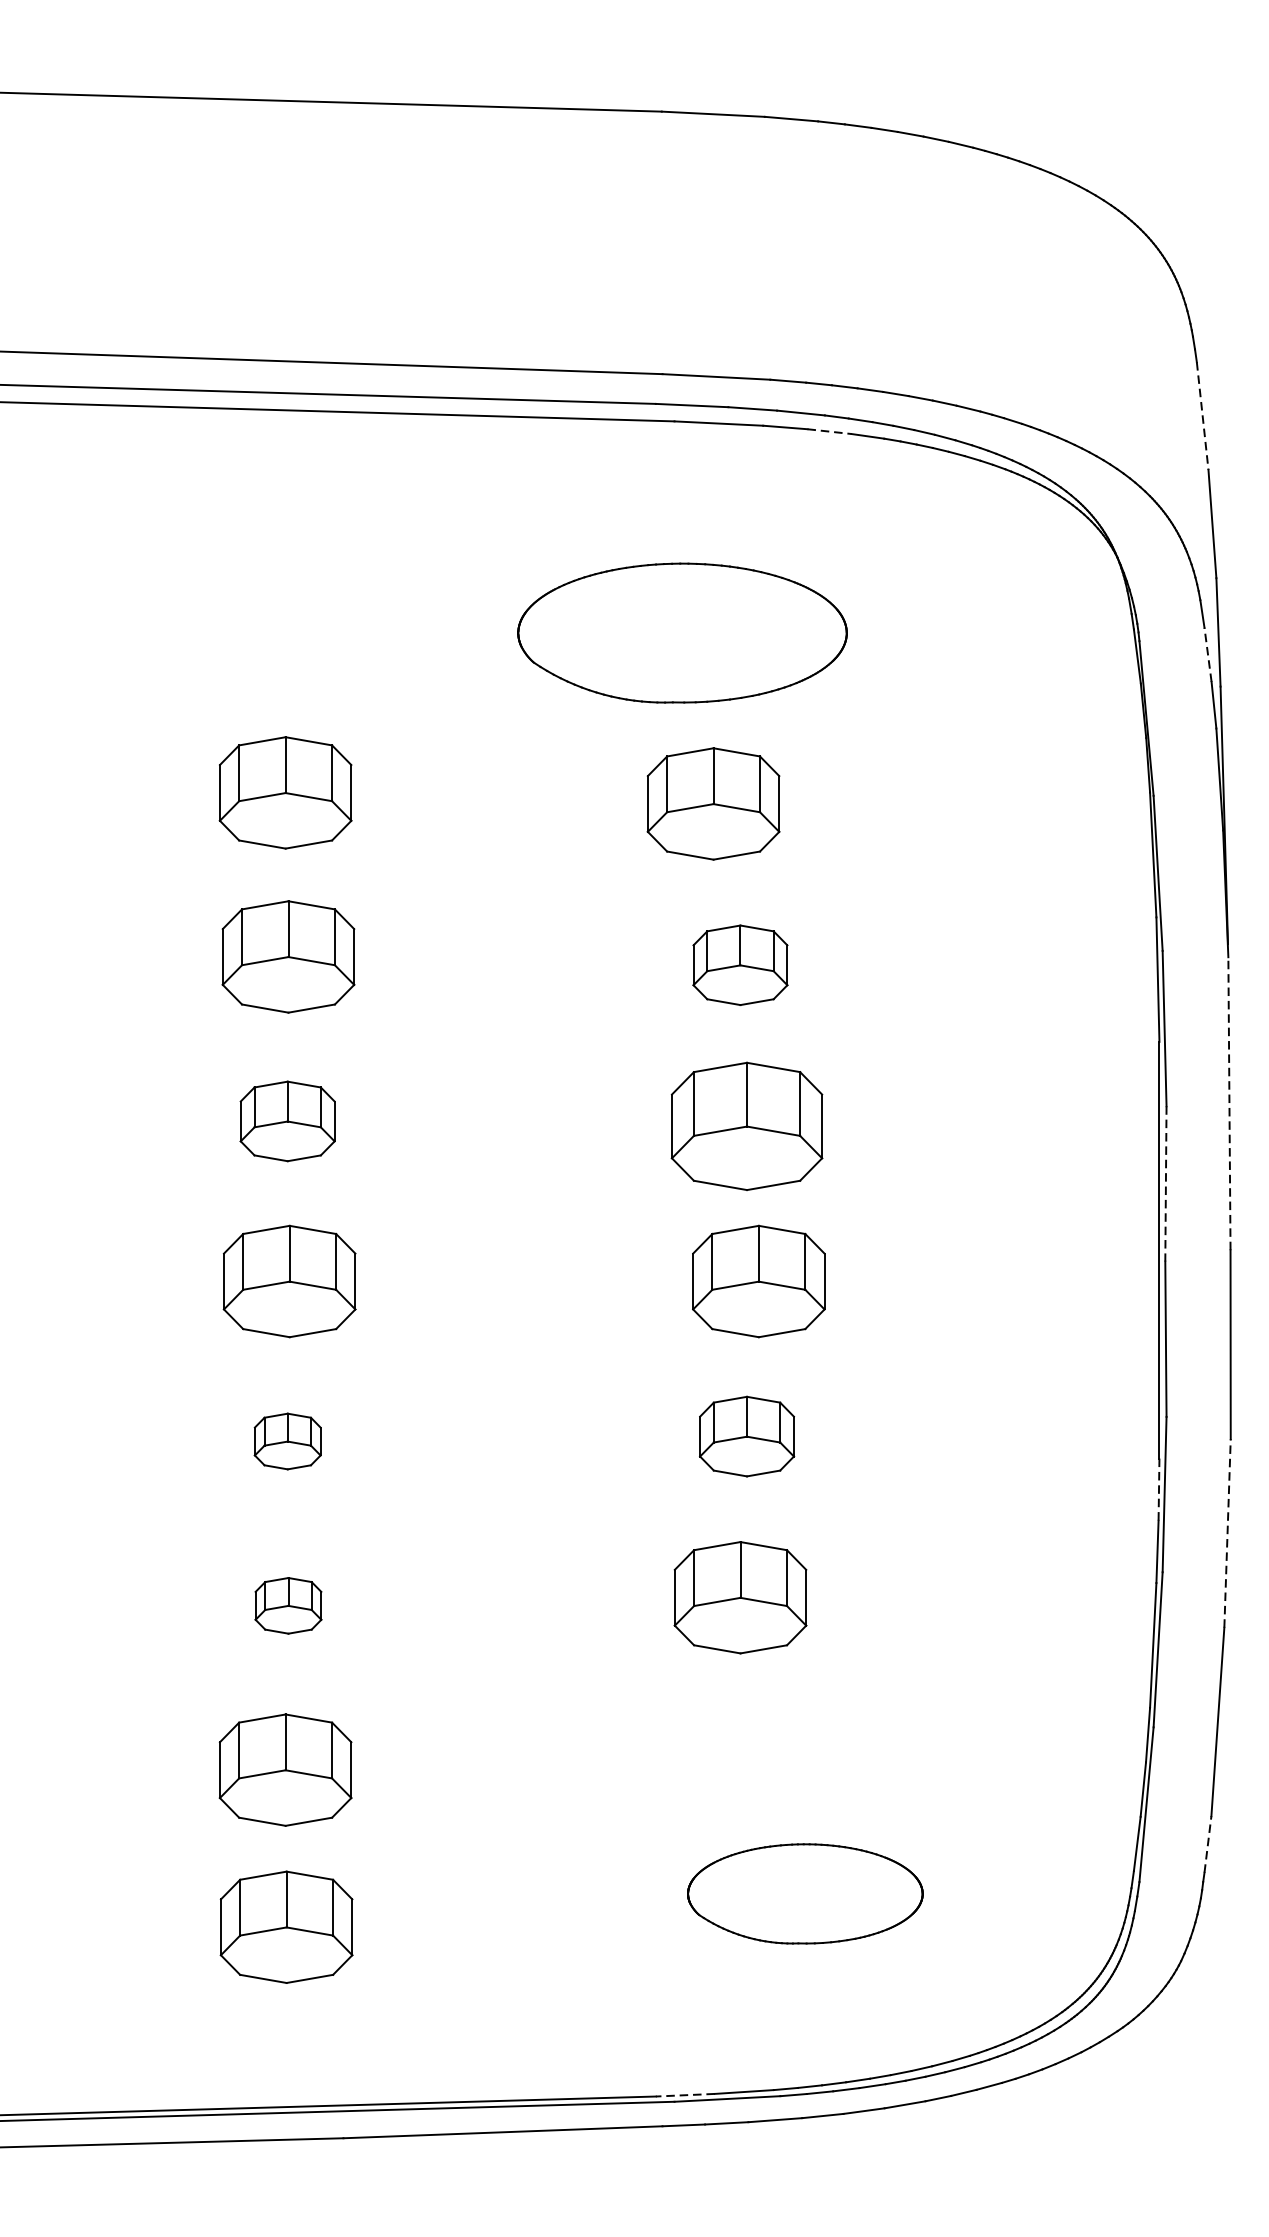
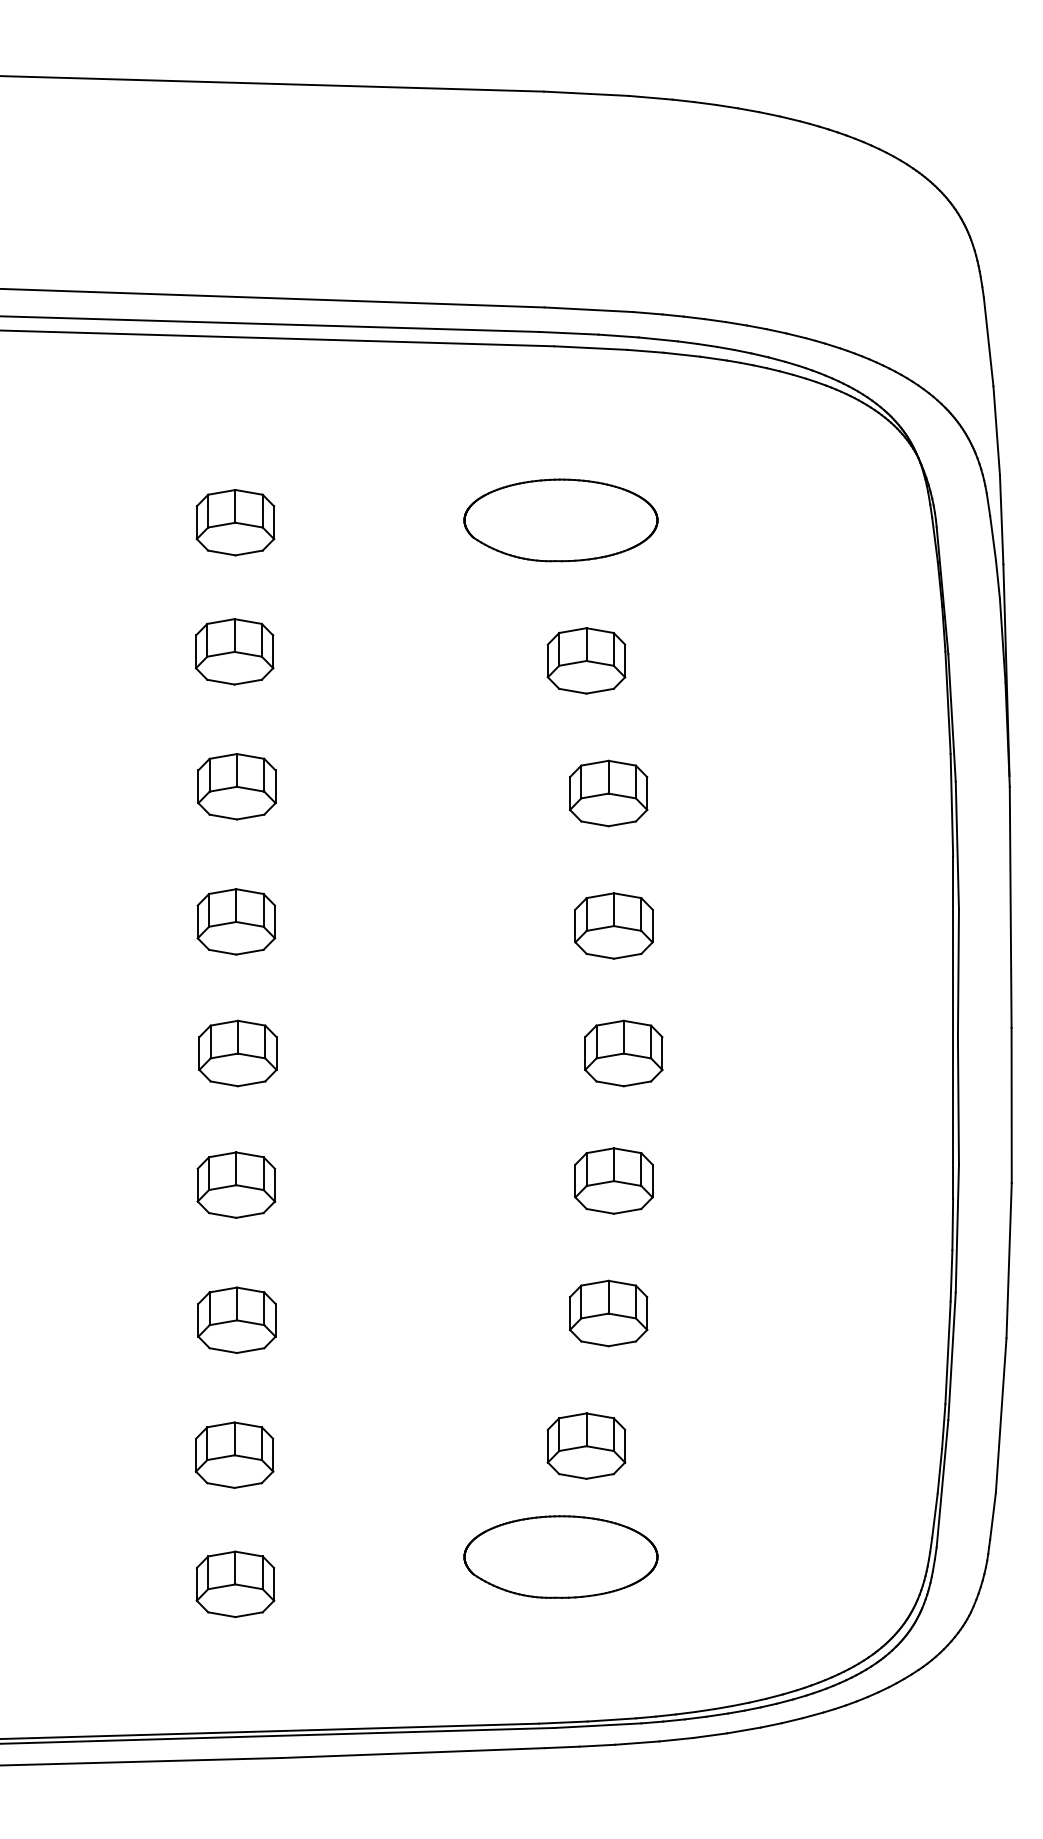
line: (1202, 415) -> (988, 341), dashed -> solid
line: (830, 431) -> (682, 354), dashed -> solid
part: (681, 633) -> (560, 520), size x0.71
part: (286, 635) -> (235, 522), added
line: (1208, 653) -> (993, 537), dashed -> solid
part: (285, 792) -> (234, 651), size x0.71
part: (713, 803) -> (586, 660), size x0.71
part: (287, 956) -> (236, 786), size x0.71
line: (1229, 1102) -> (1010, 906), dashed -> solid
part: (746, 1125) -> (613, 925), size x0.62
line: (1165, 1184) -> (958, 973), dashed -> solid
part: (289, 1281) -> (237, 1053), size x0.71
part: (758, 1281) -> (623, 1053), size x0.71
part: (287, 1440) -> (236, 1184), size x1.43
line: (1158, 1489) -> (952, 1224), dashed -> solid
line: (1228, 1533) -> (1009, 1260), dashed -> solid
part: (740, 1597) -> (608, 1313), size x0.71
part: (287, 1604) -> (236, 1319), size x1.43
part: (713, 1758) -> (586, 1445), added
part: (285, 1769) -> (234, 1454), size x0.71
line: (1208, 1843) -> (993, 1515), dashed -> solid
part: (804, 1893) -> (560, 1556), moved
part: (286, 1926) -> (235, 1583), size x0.71
line: (684, 2095) -> (562, 1722), dashed -> solid

